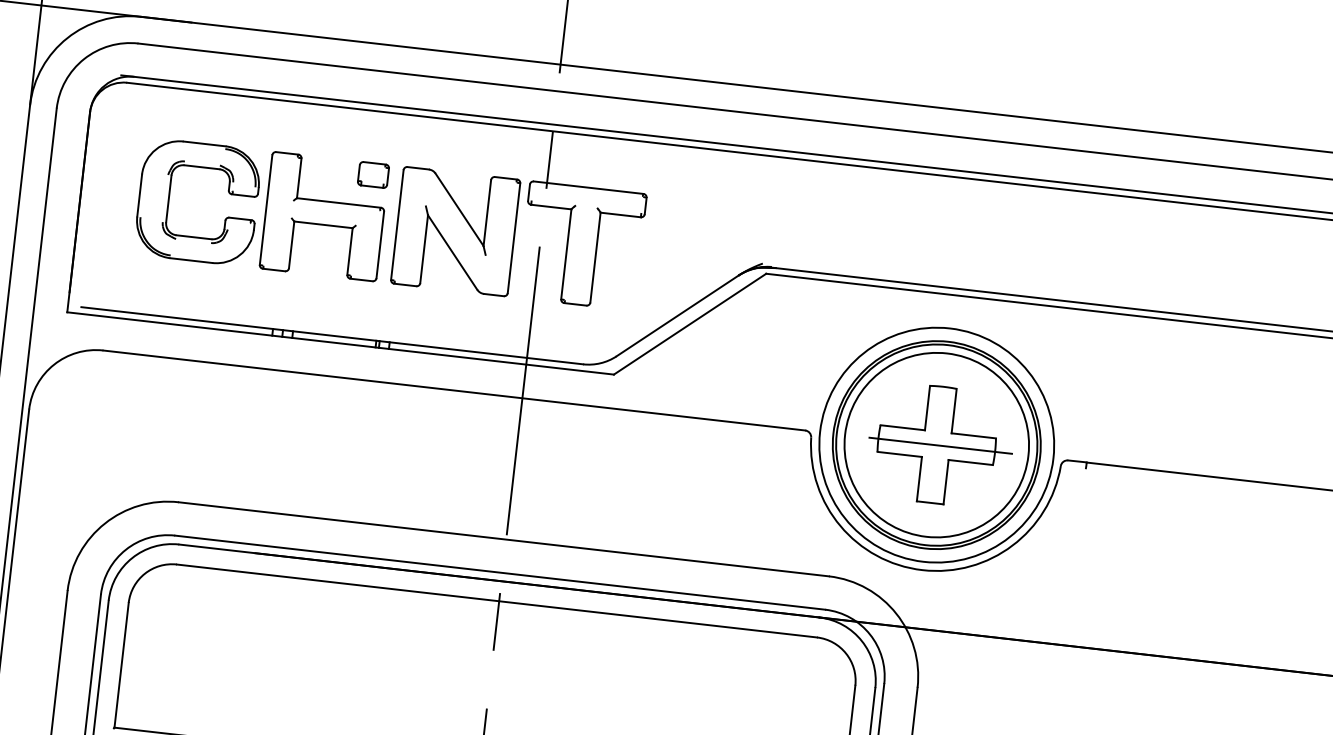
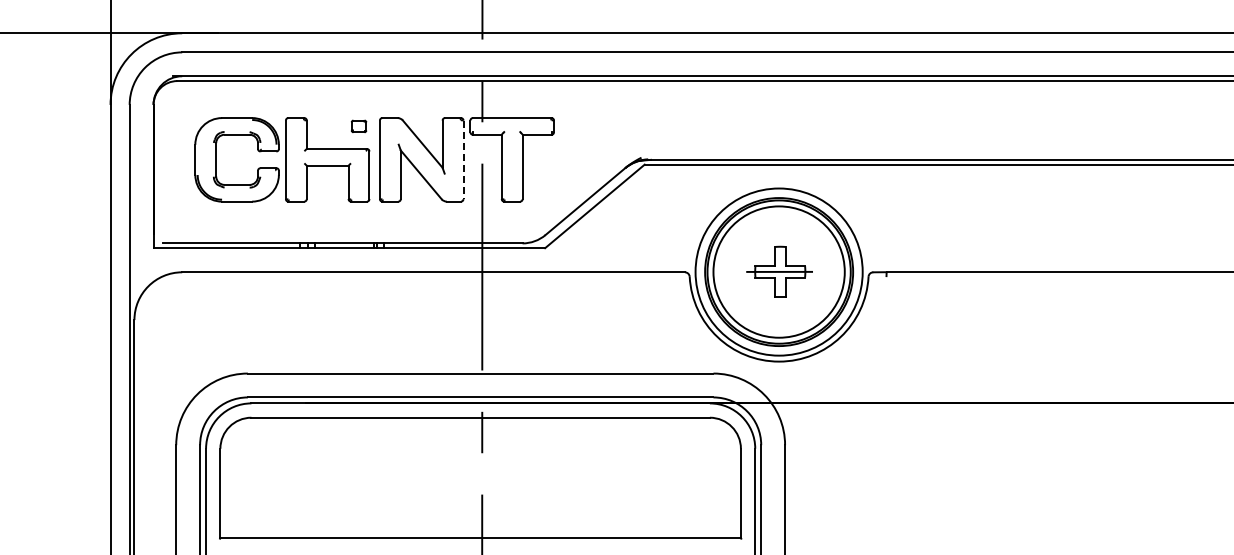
part: (372, 175) -> (358, 126), size x0.7
line: (513, 239) -> (463, 160), solid -> dashed
part: (940, 444) -> (781, 271), size x0.6

